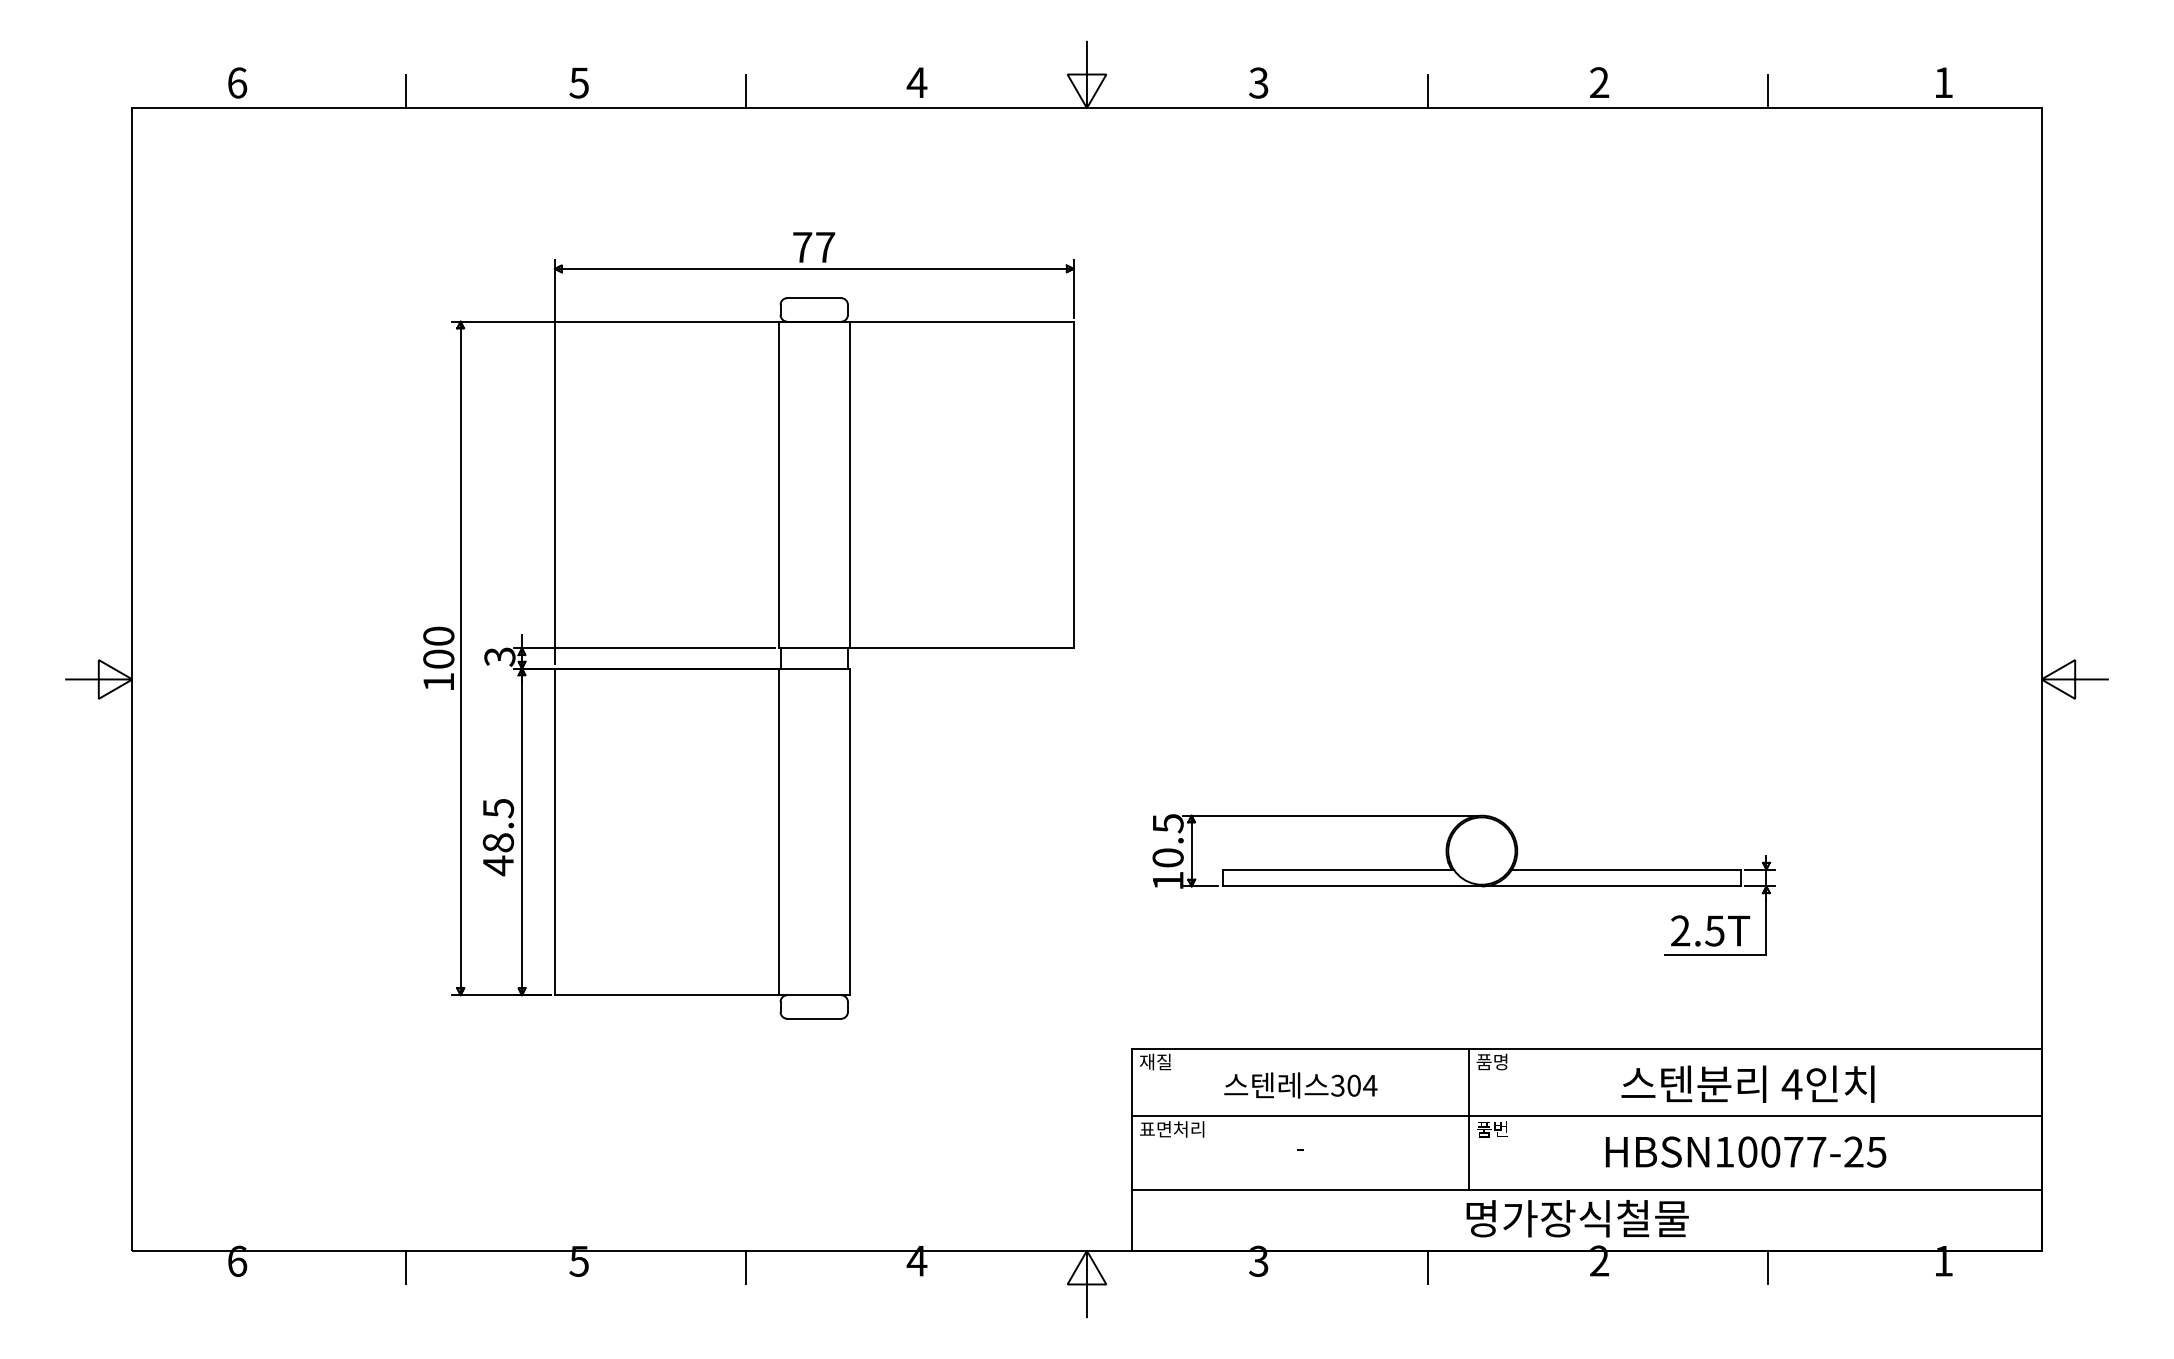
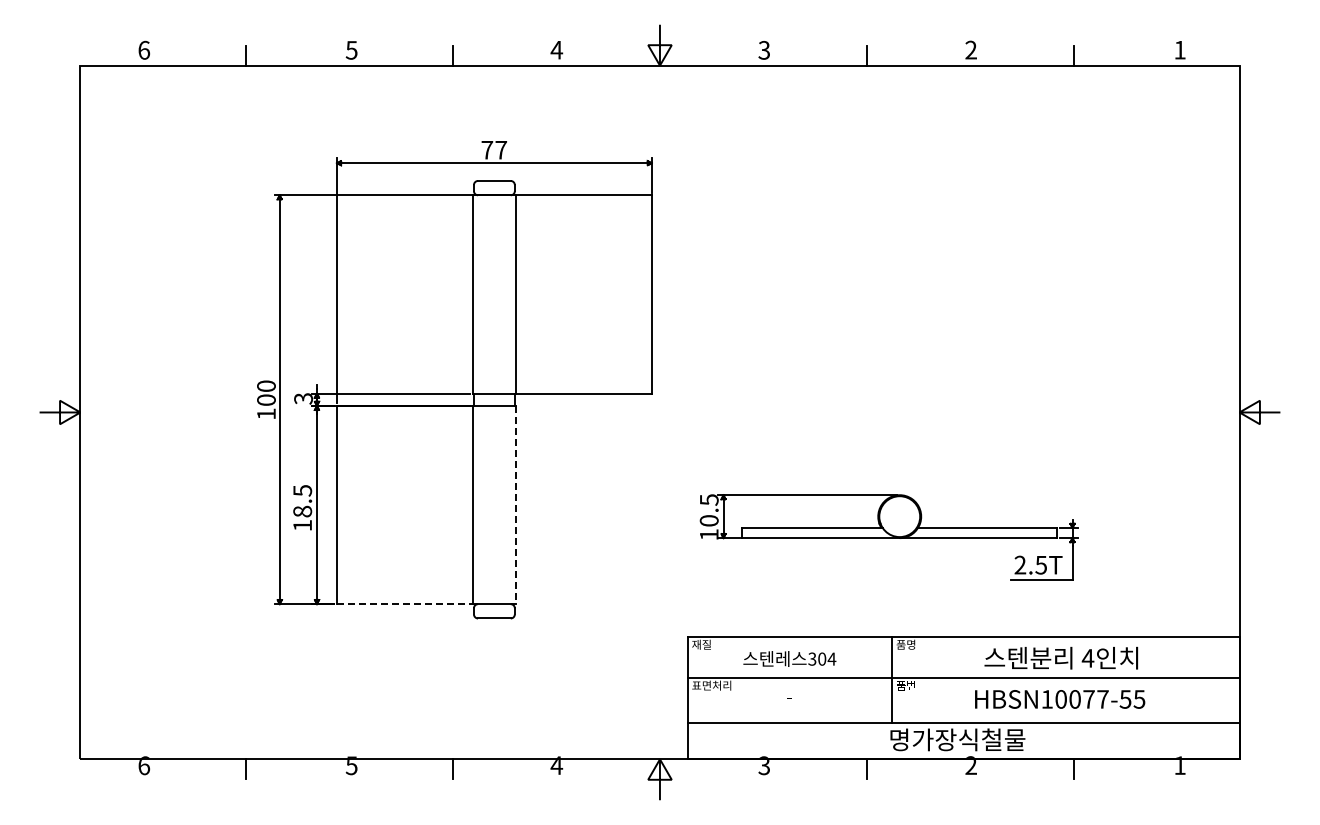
line: (848, 832) -> (515, 505), solid -> dashed
text: (498, 865) -> (302, 525), 48.5 -> 18.5
line: (666, 995) -> (404, 604), solid -> dashed
text: (1853, 1152) -> (1125, 699), HBSN10077-25 -> HBSN10077-55

